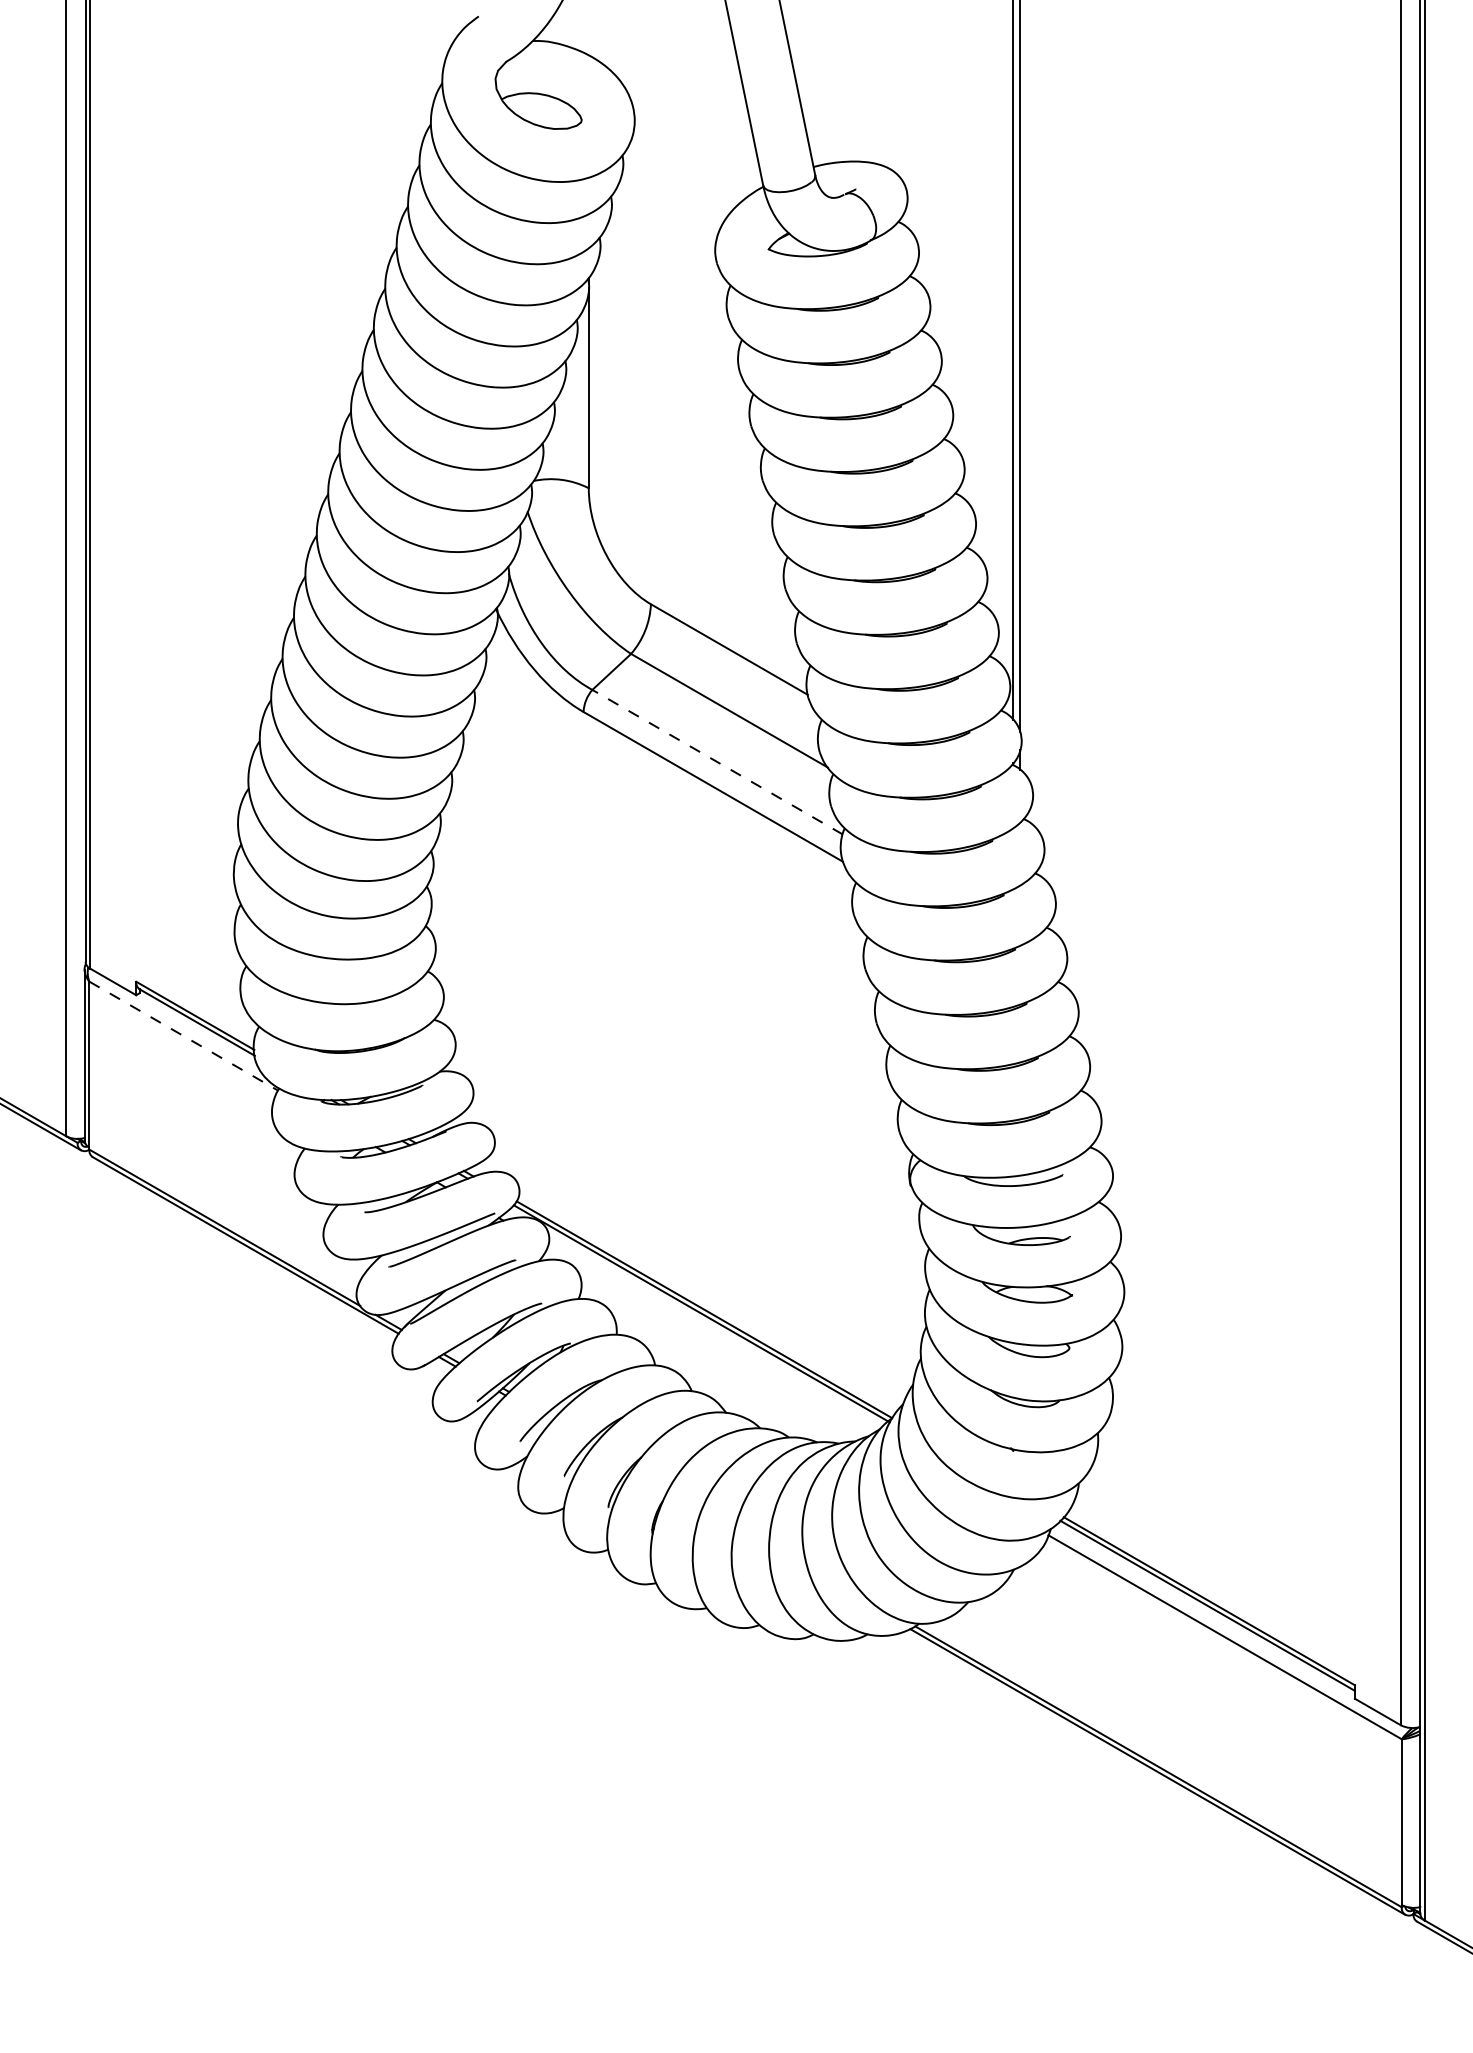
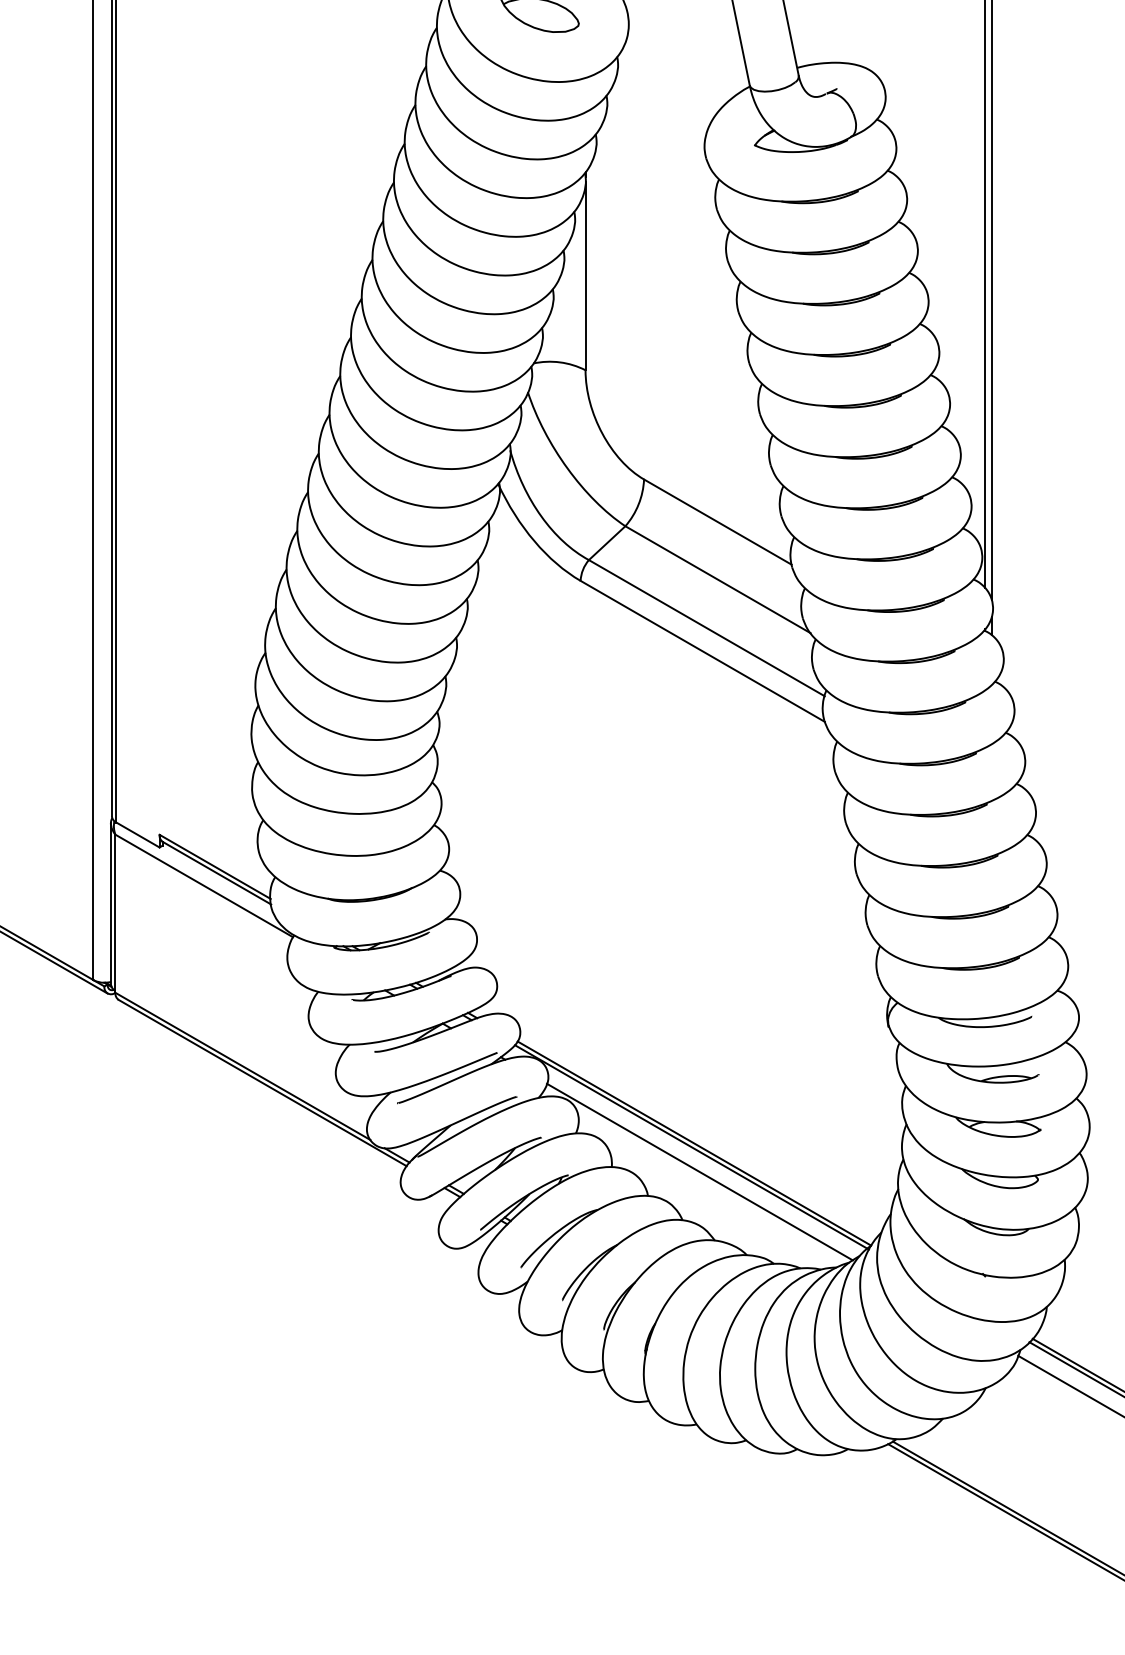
line: (717, 762) -> (706, 628), dashed -> solid
line: (183, 1036) -> (204, 886), dashed -> solid
line: (709, 1339) -> (699, 1171), added

